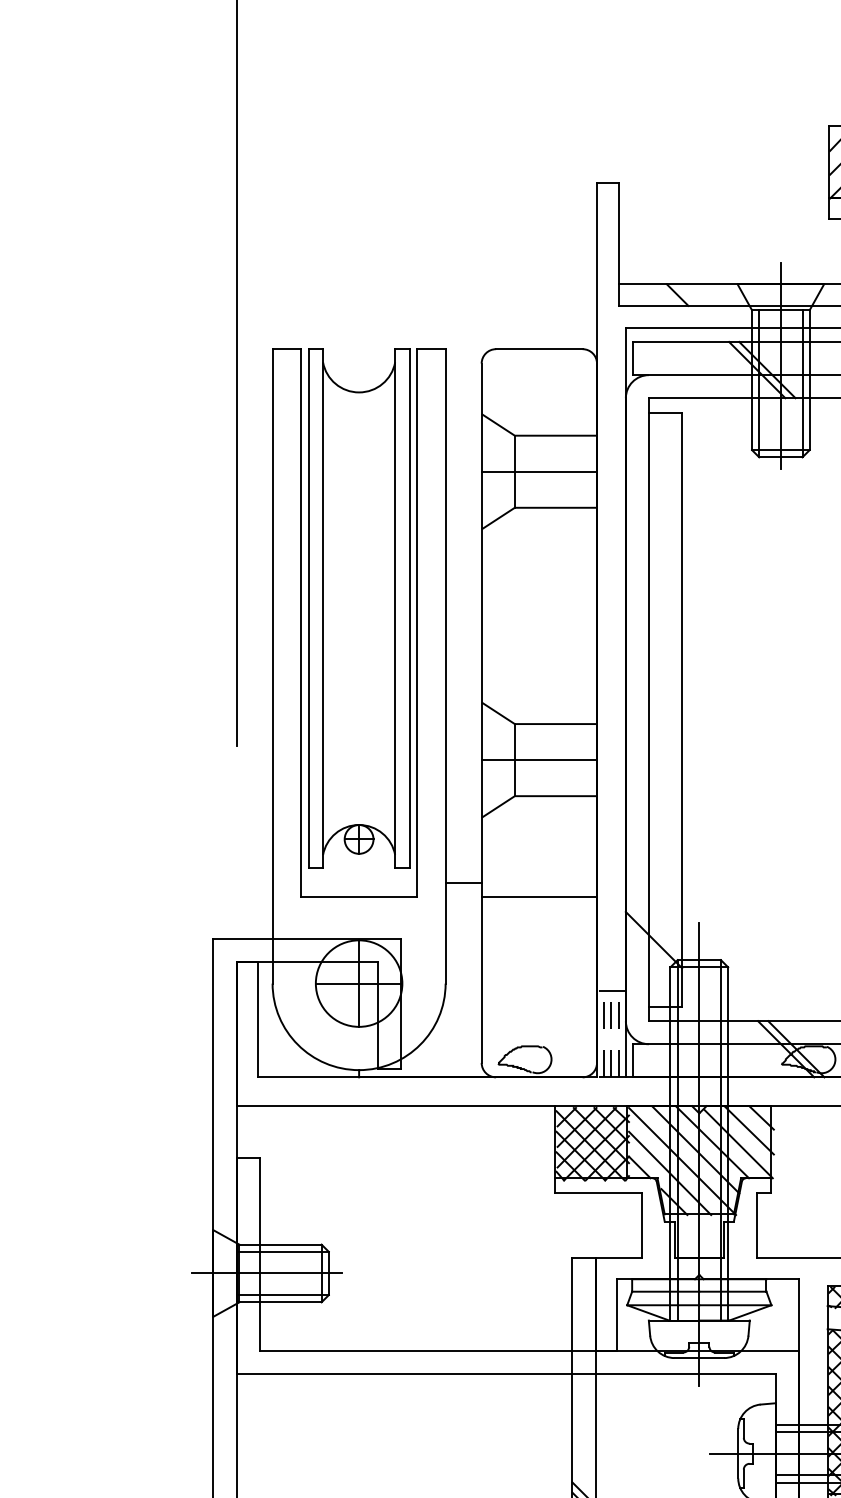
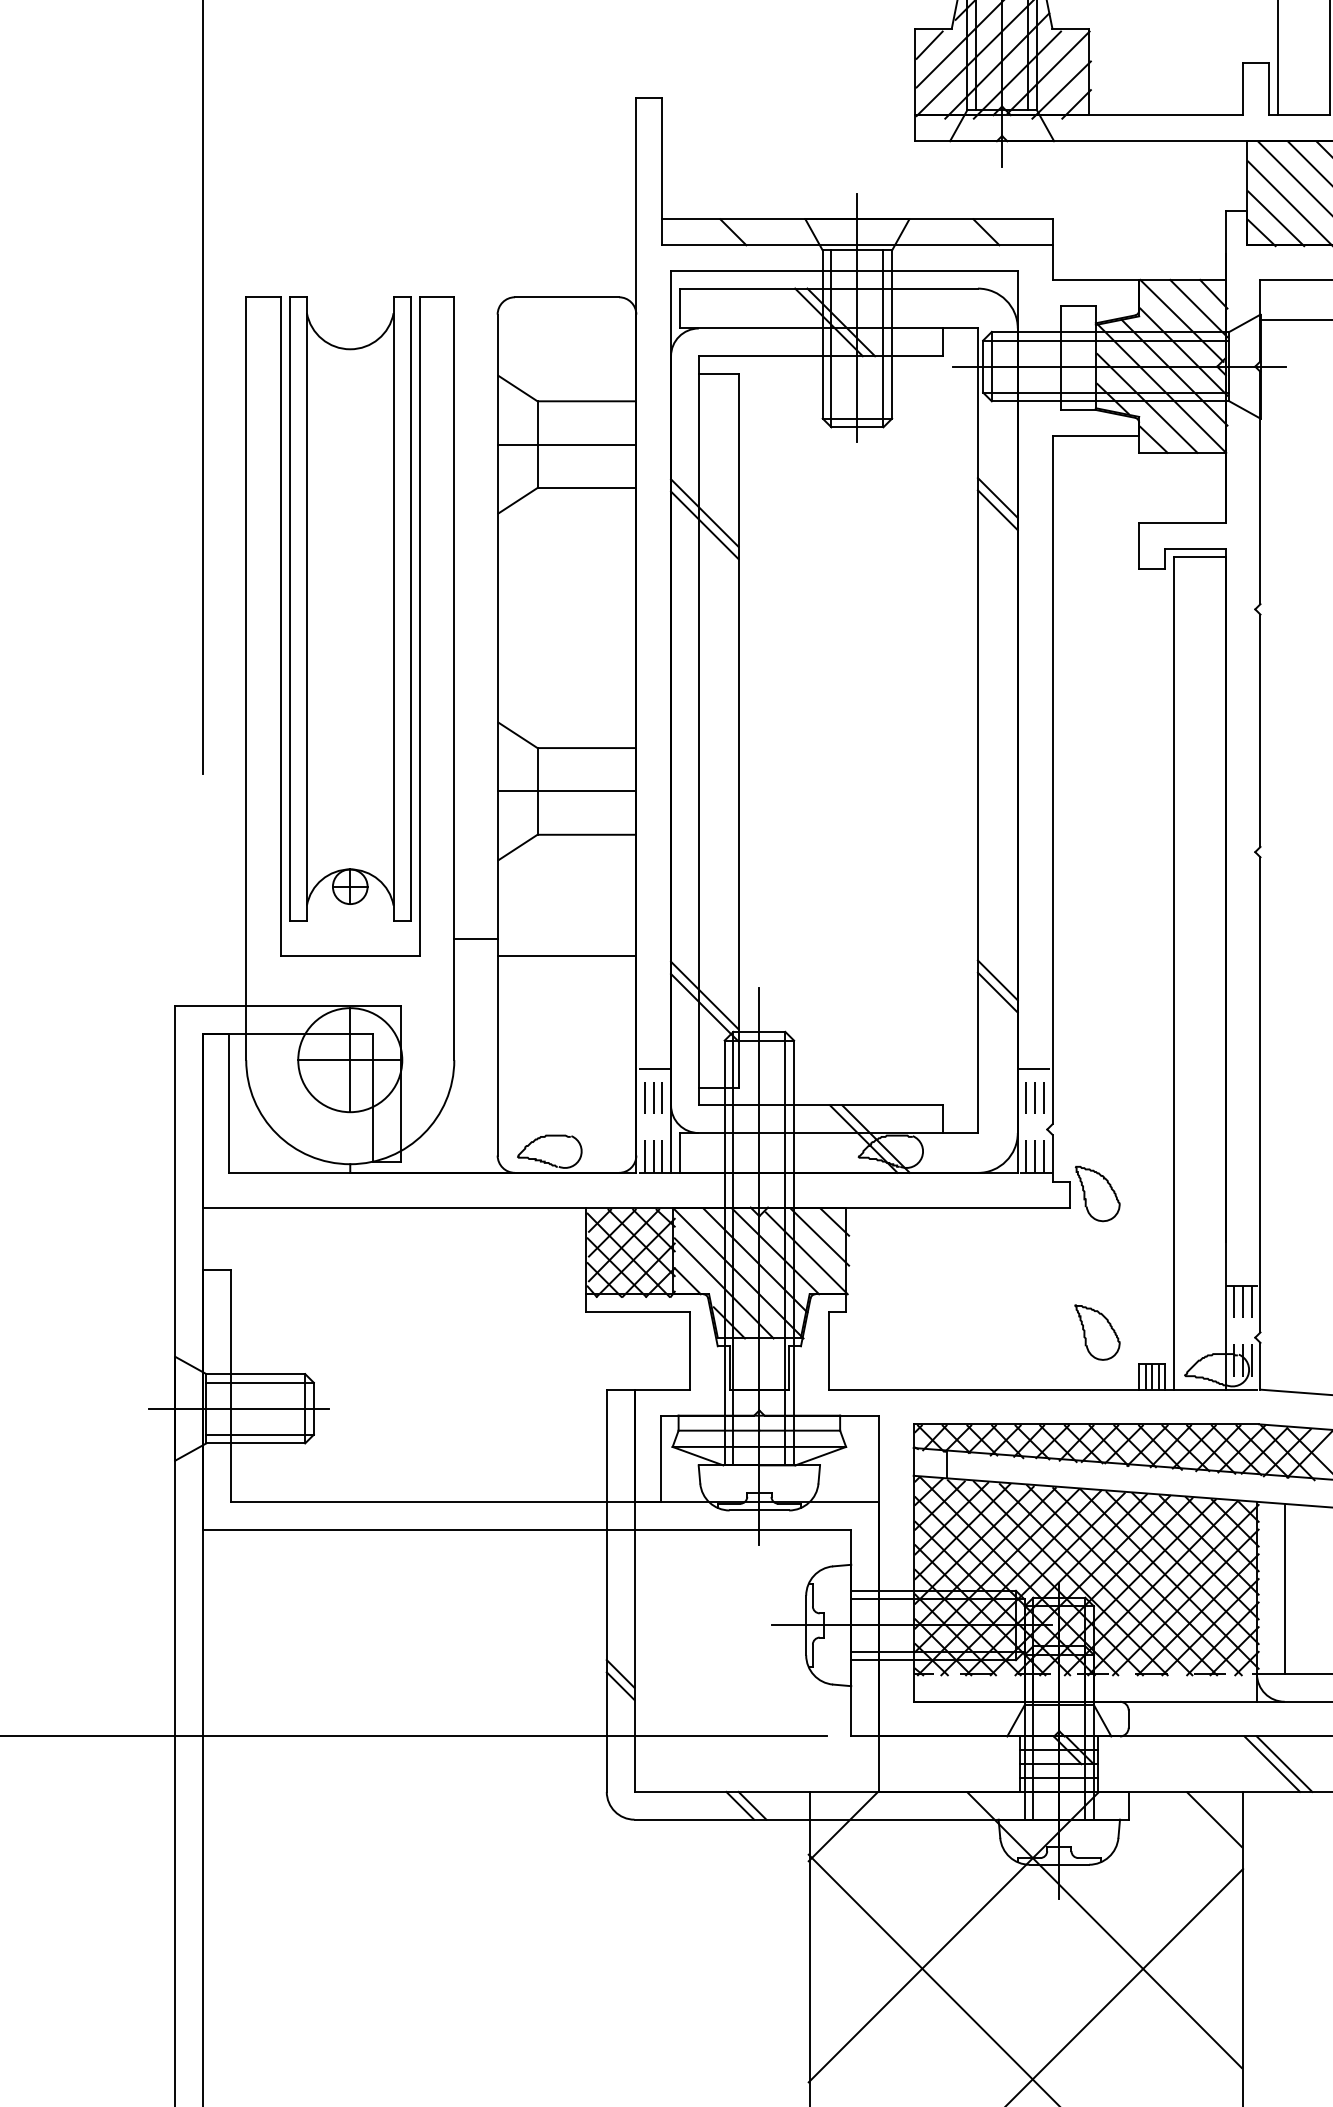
line: (653, 528) -> (704, 512), added
line: (653, 538) -> (704, 525), added
line: (653, 929) -> (704, 995), added

